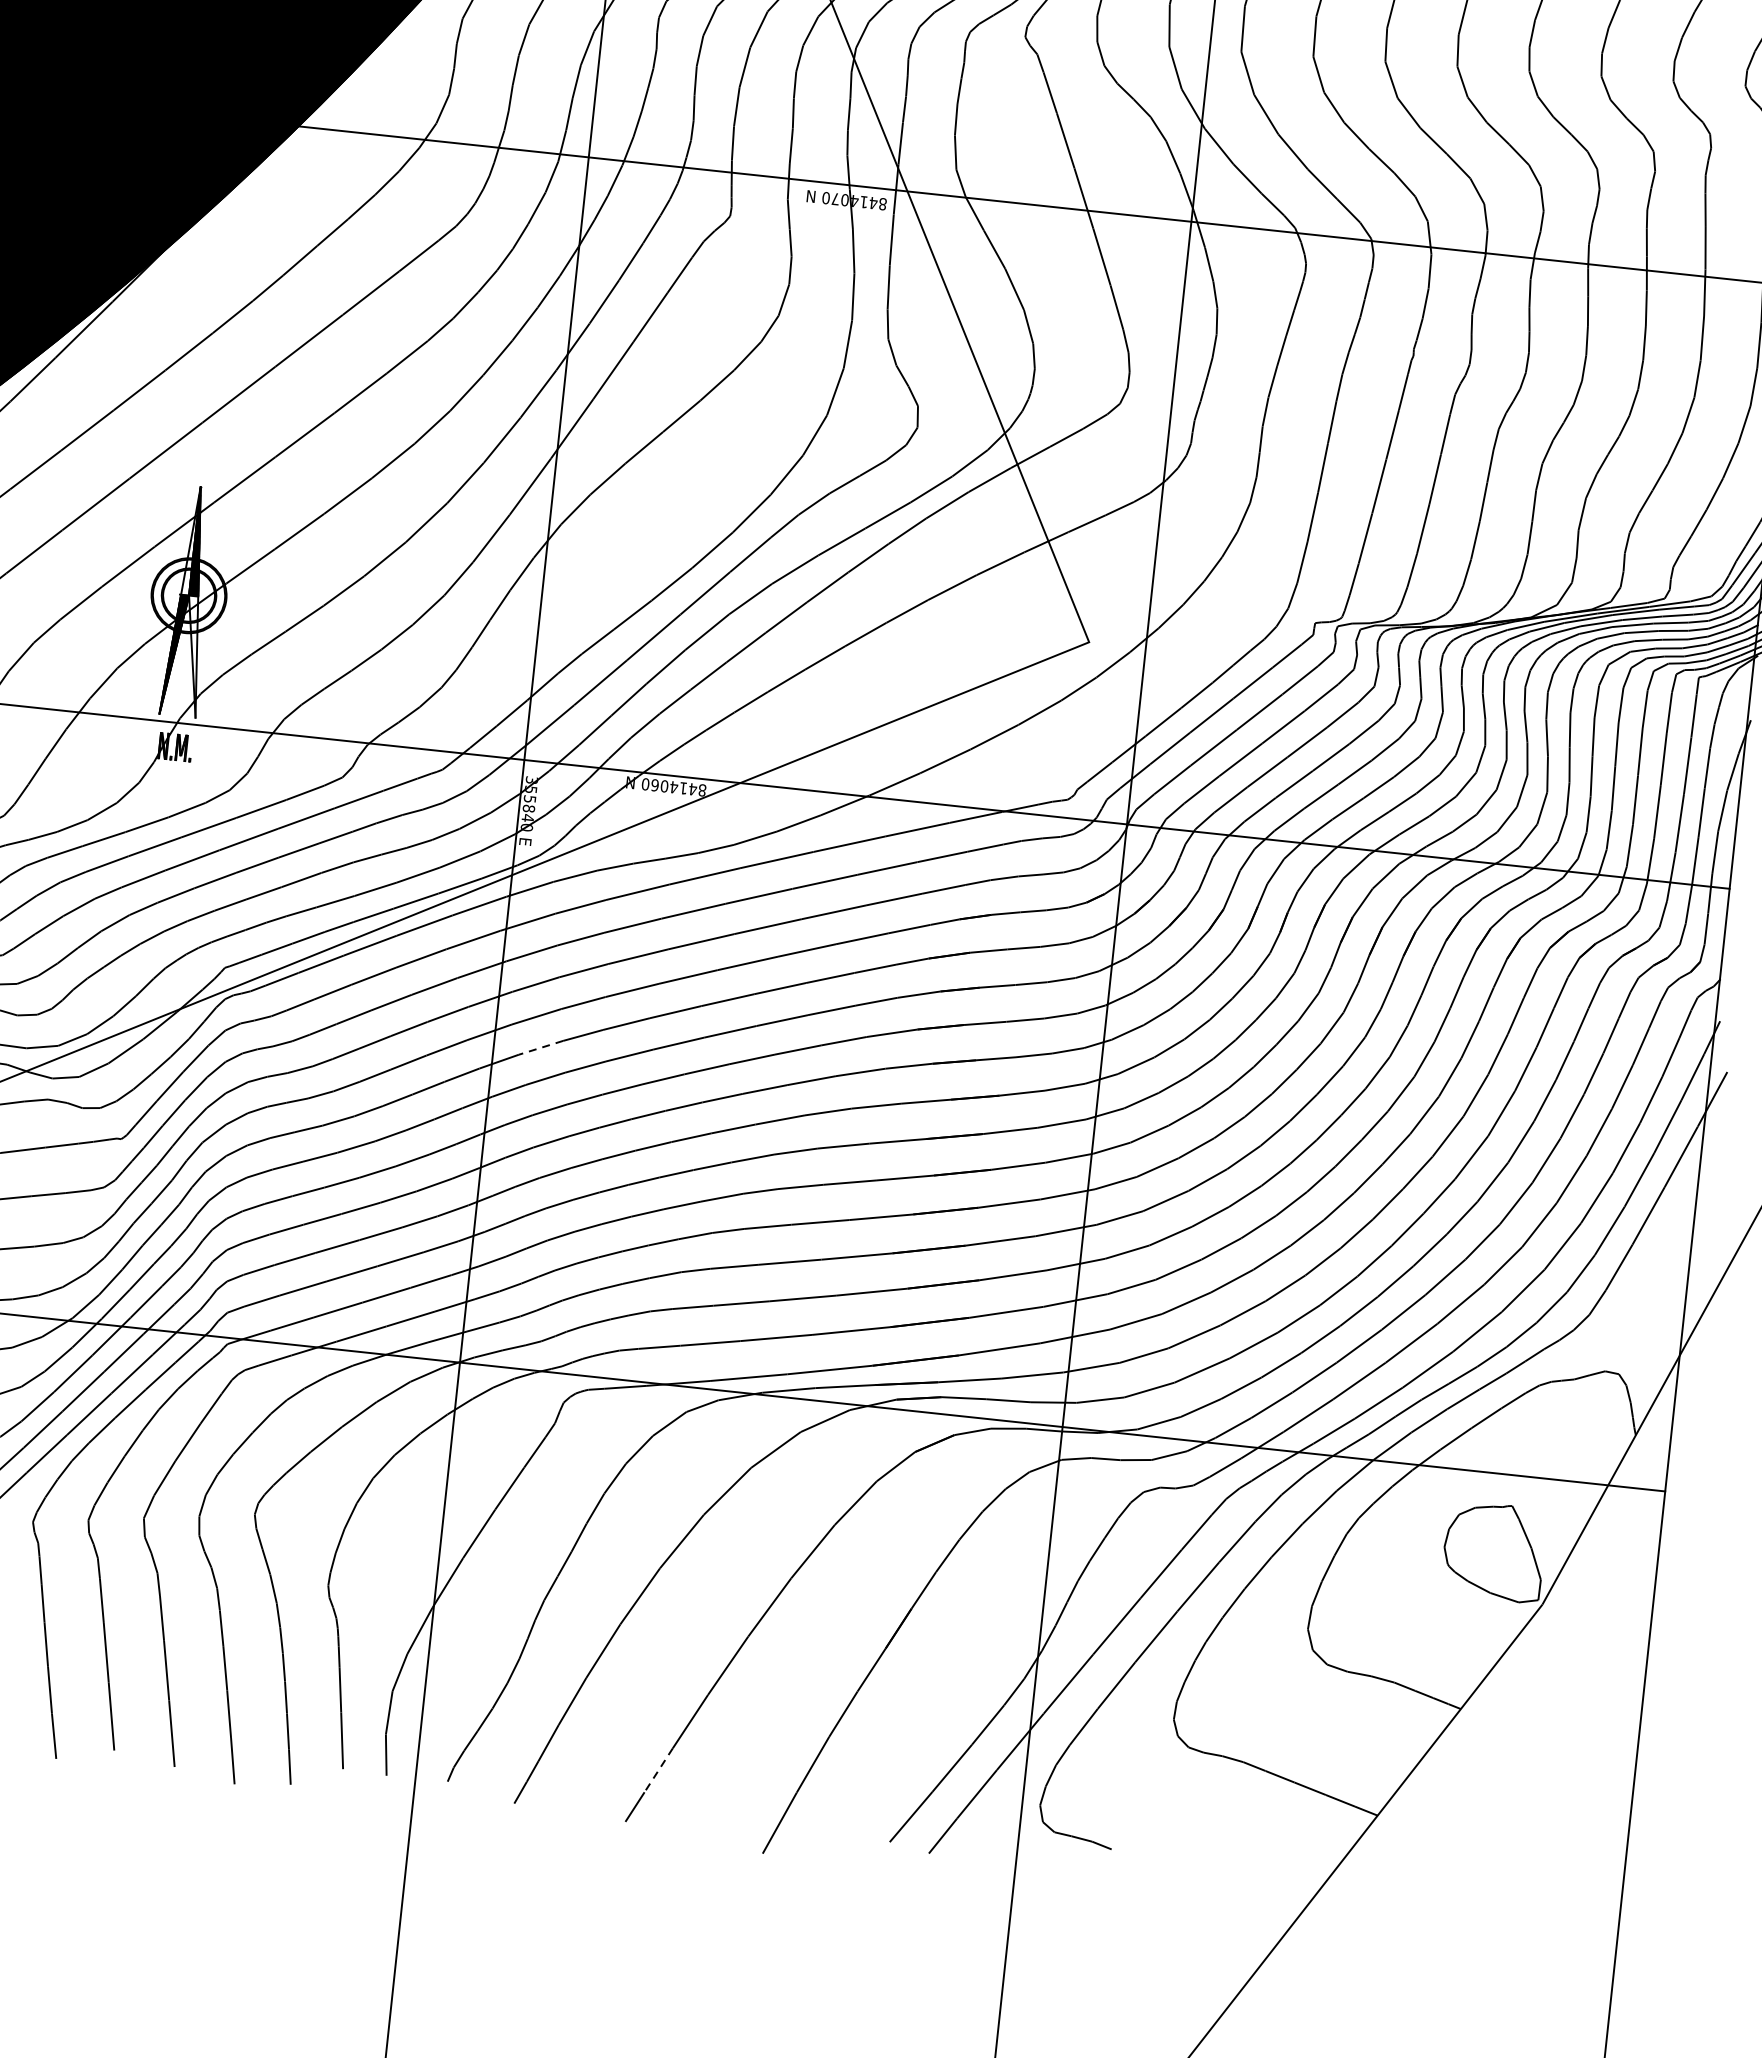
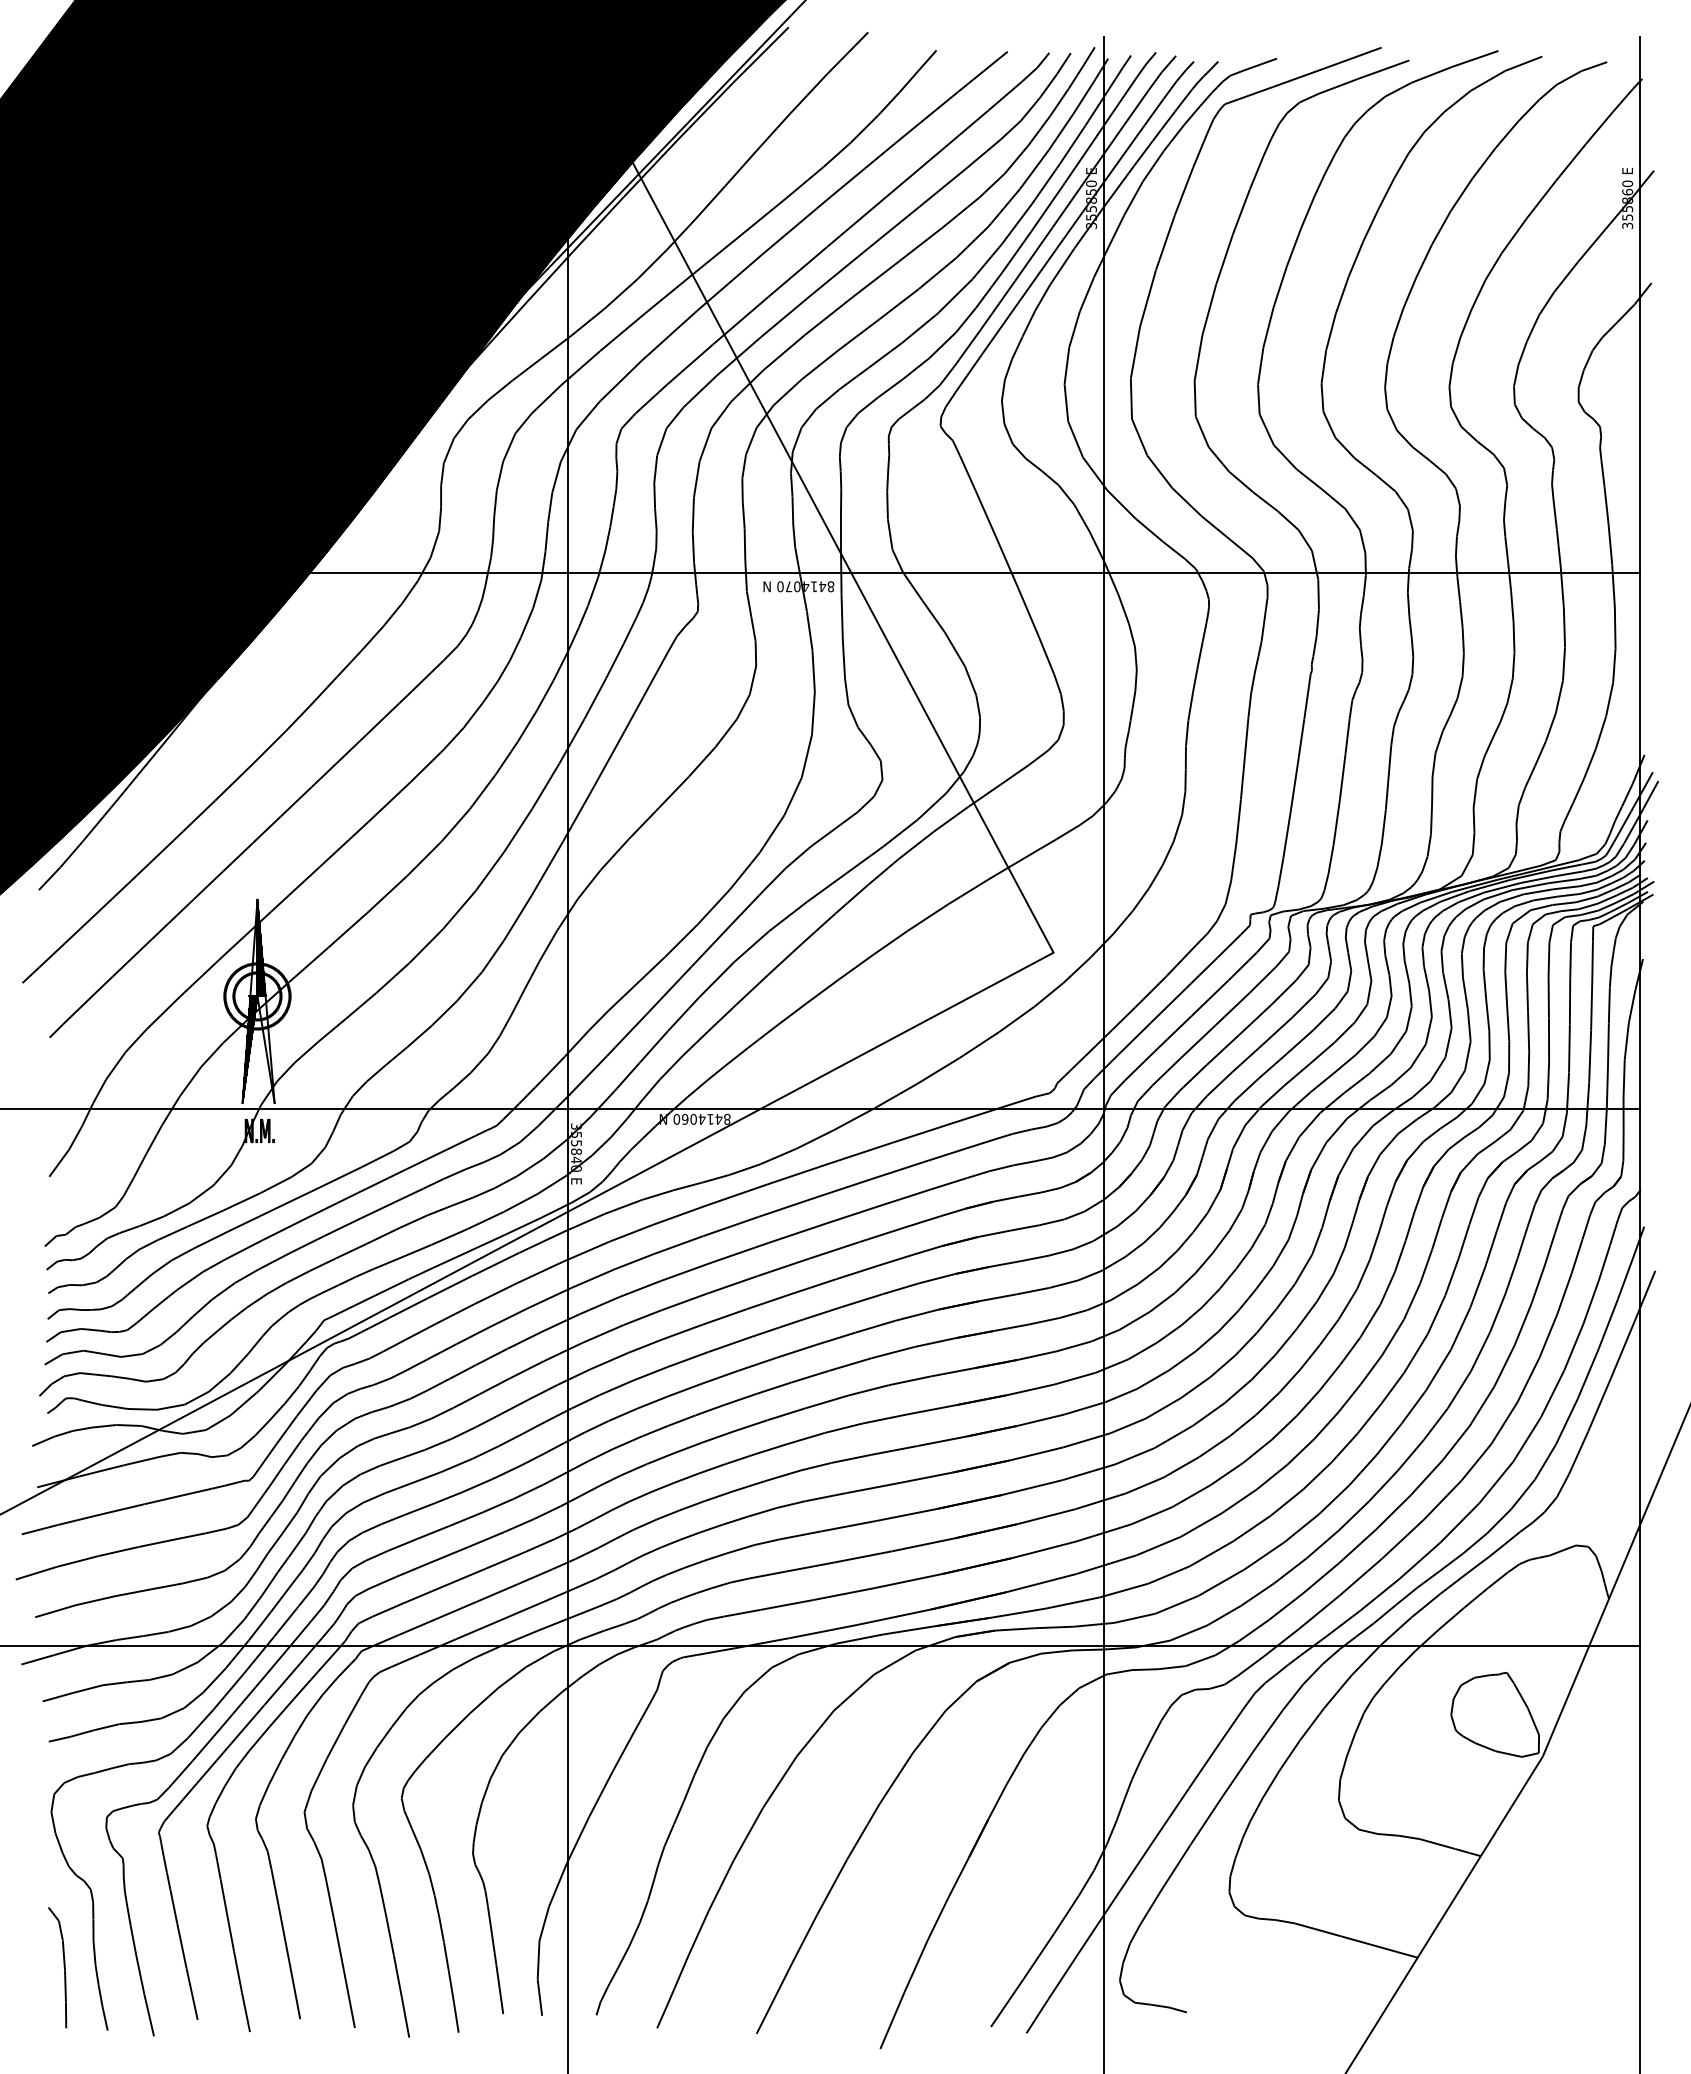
line: (540, 1047) -> (609, 1360), dashed -> solid
line: (658, 1770) -> (780, 1985), dashed -> solid

